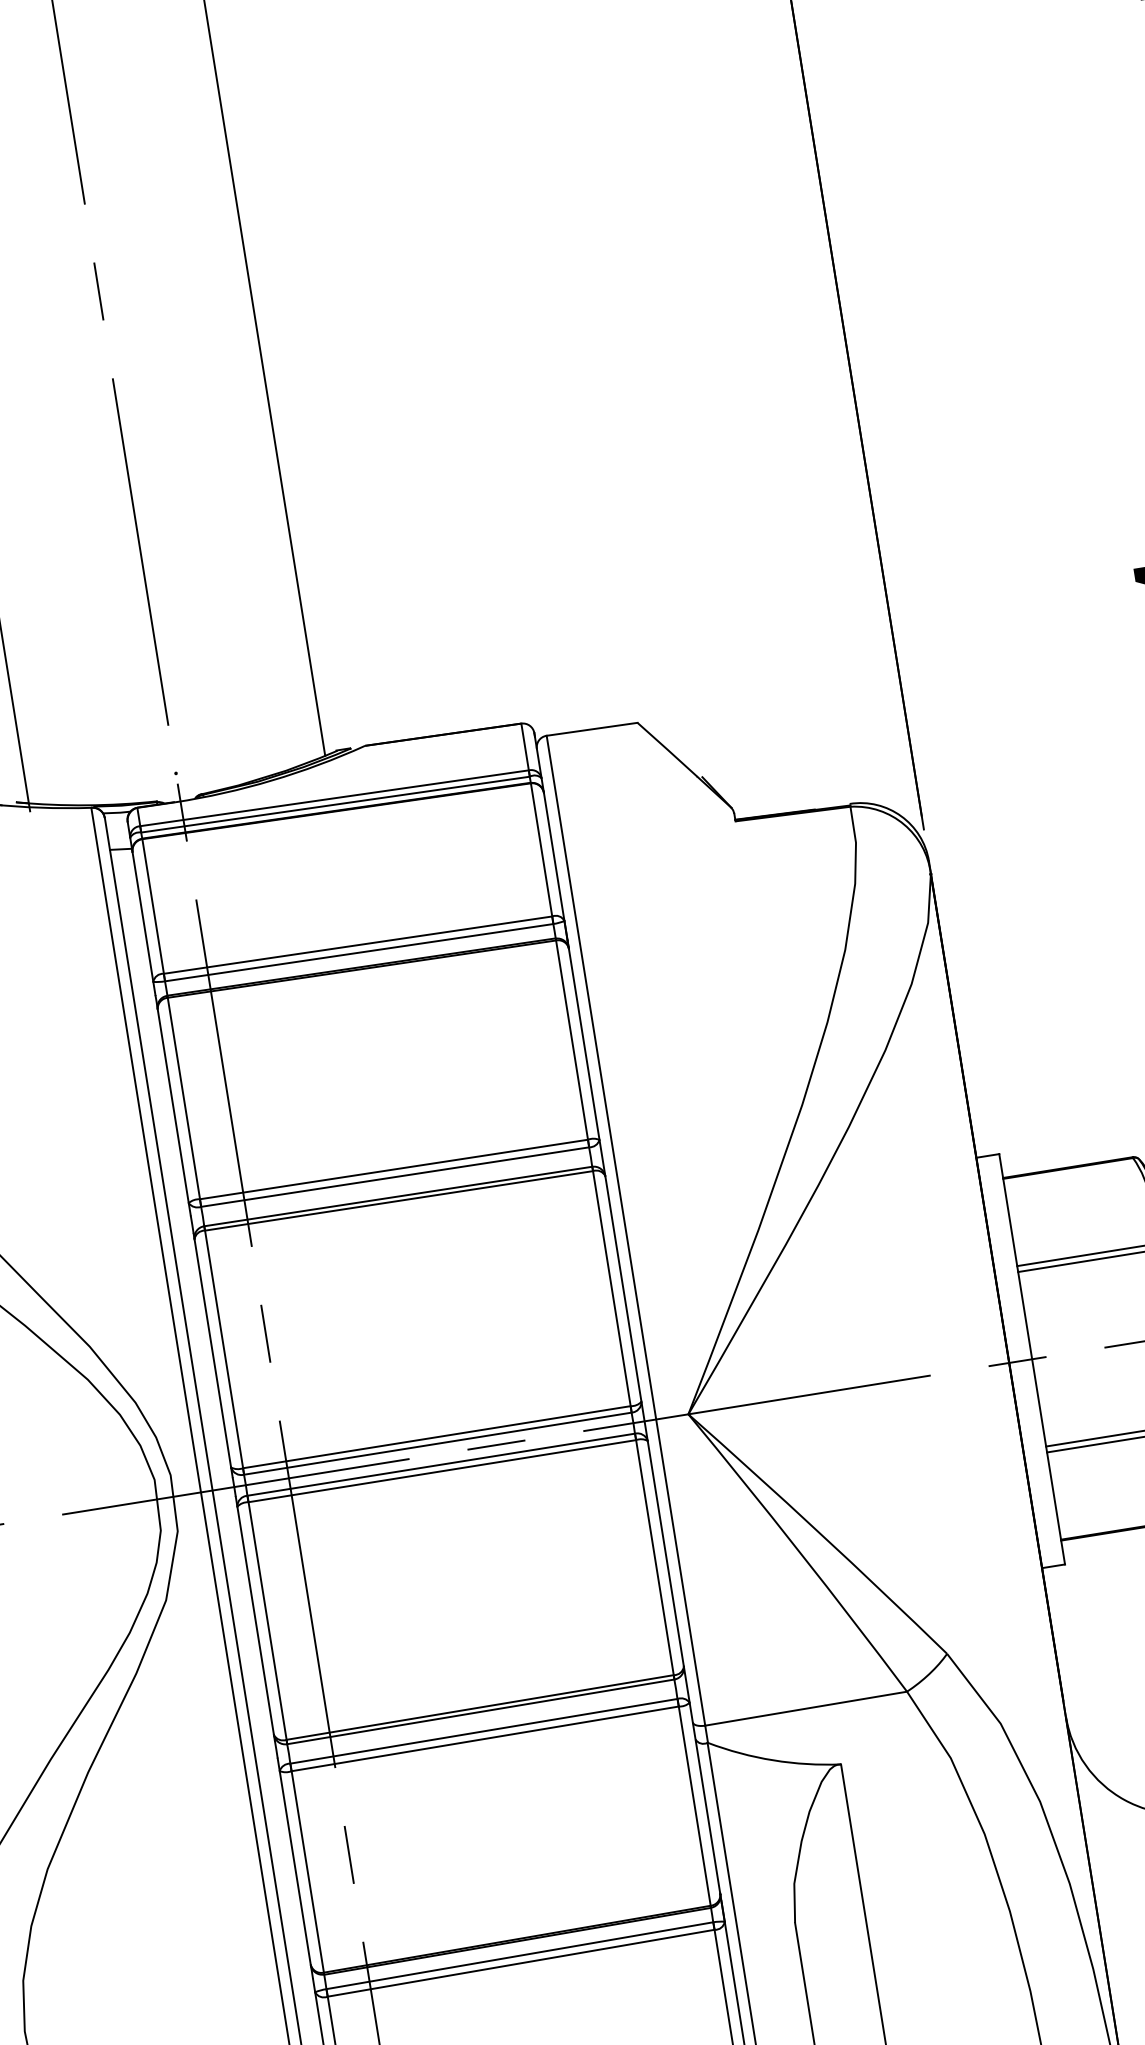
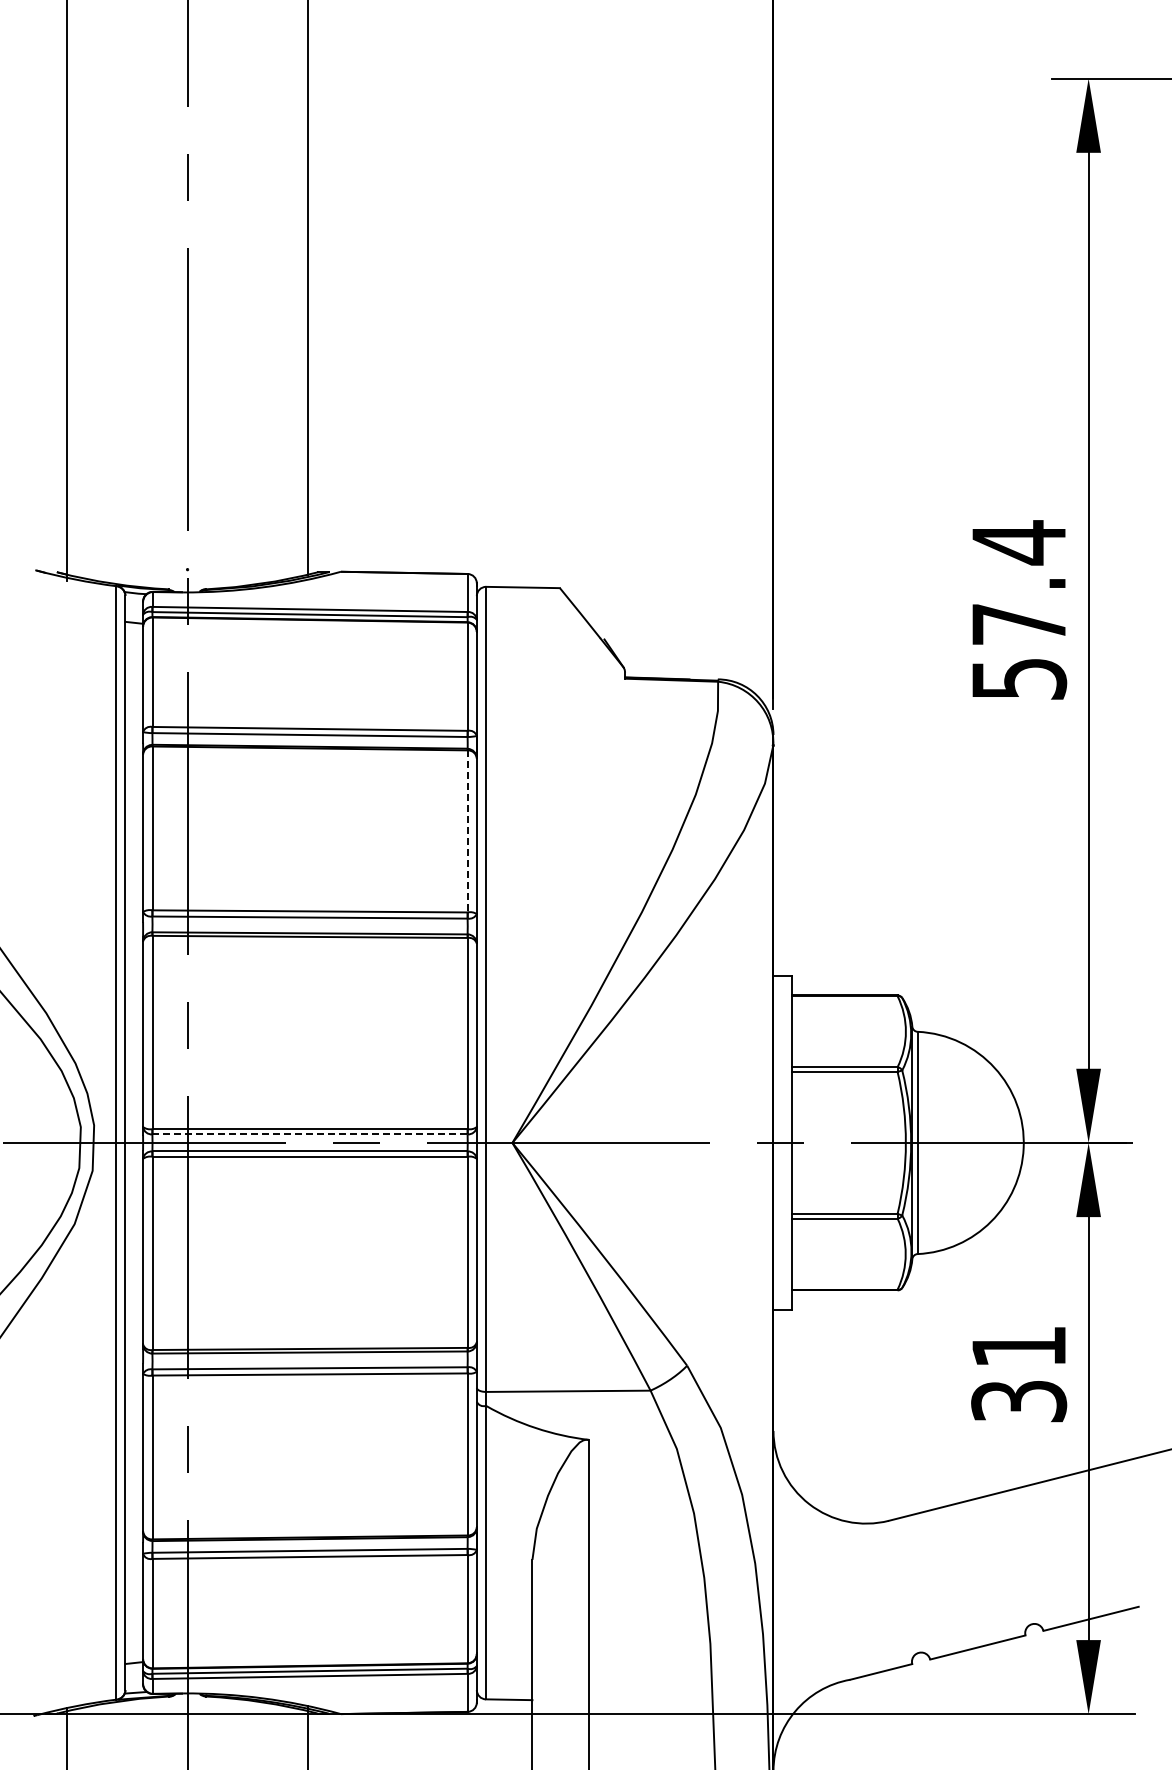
line: (571, 1040) -> (467, 831), solid -> dashed
line: (435, 1444) -> (308, 1134), solid -> dashed

